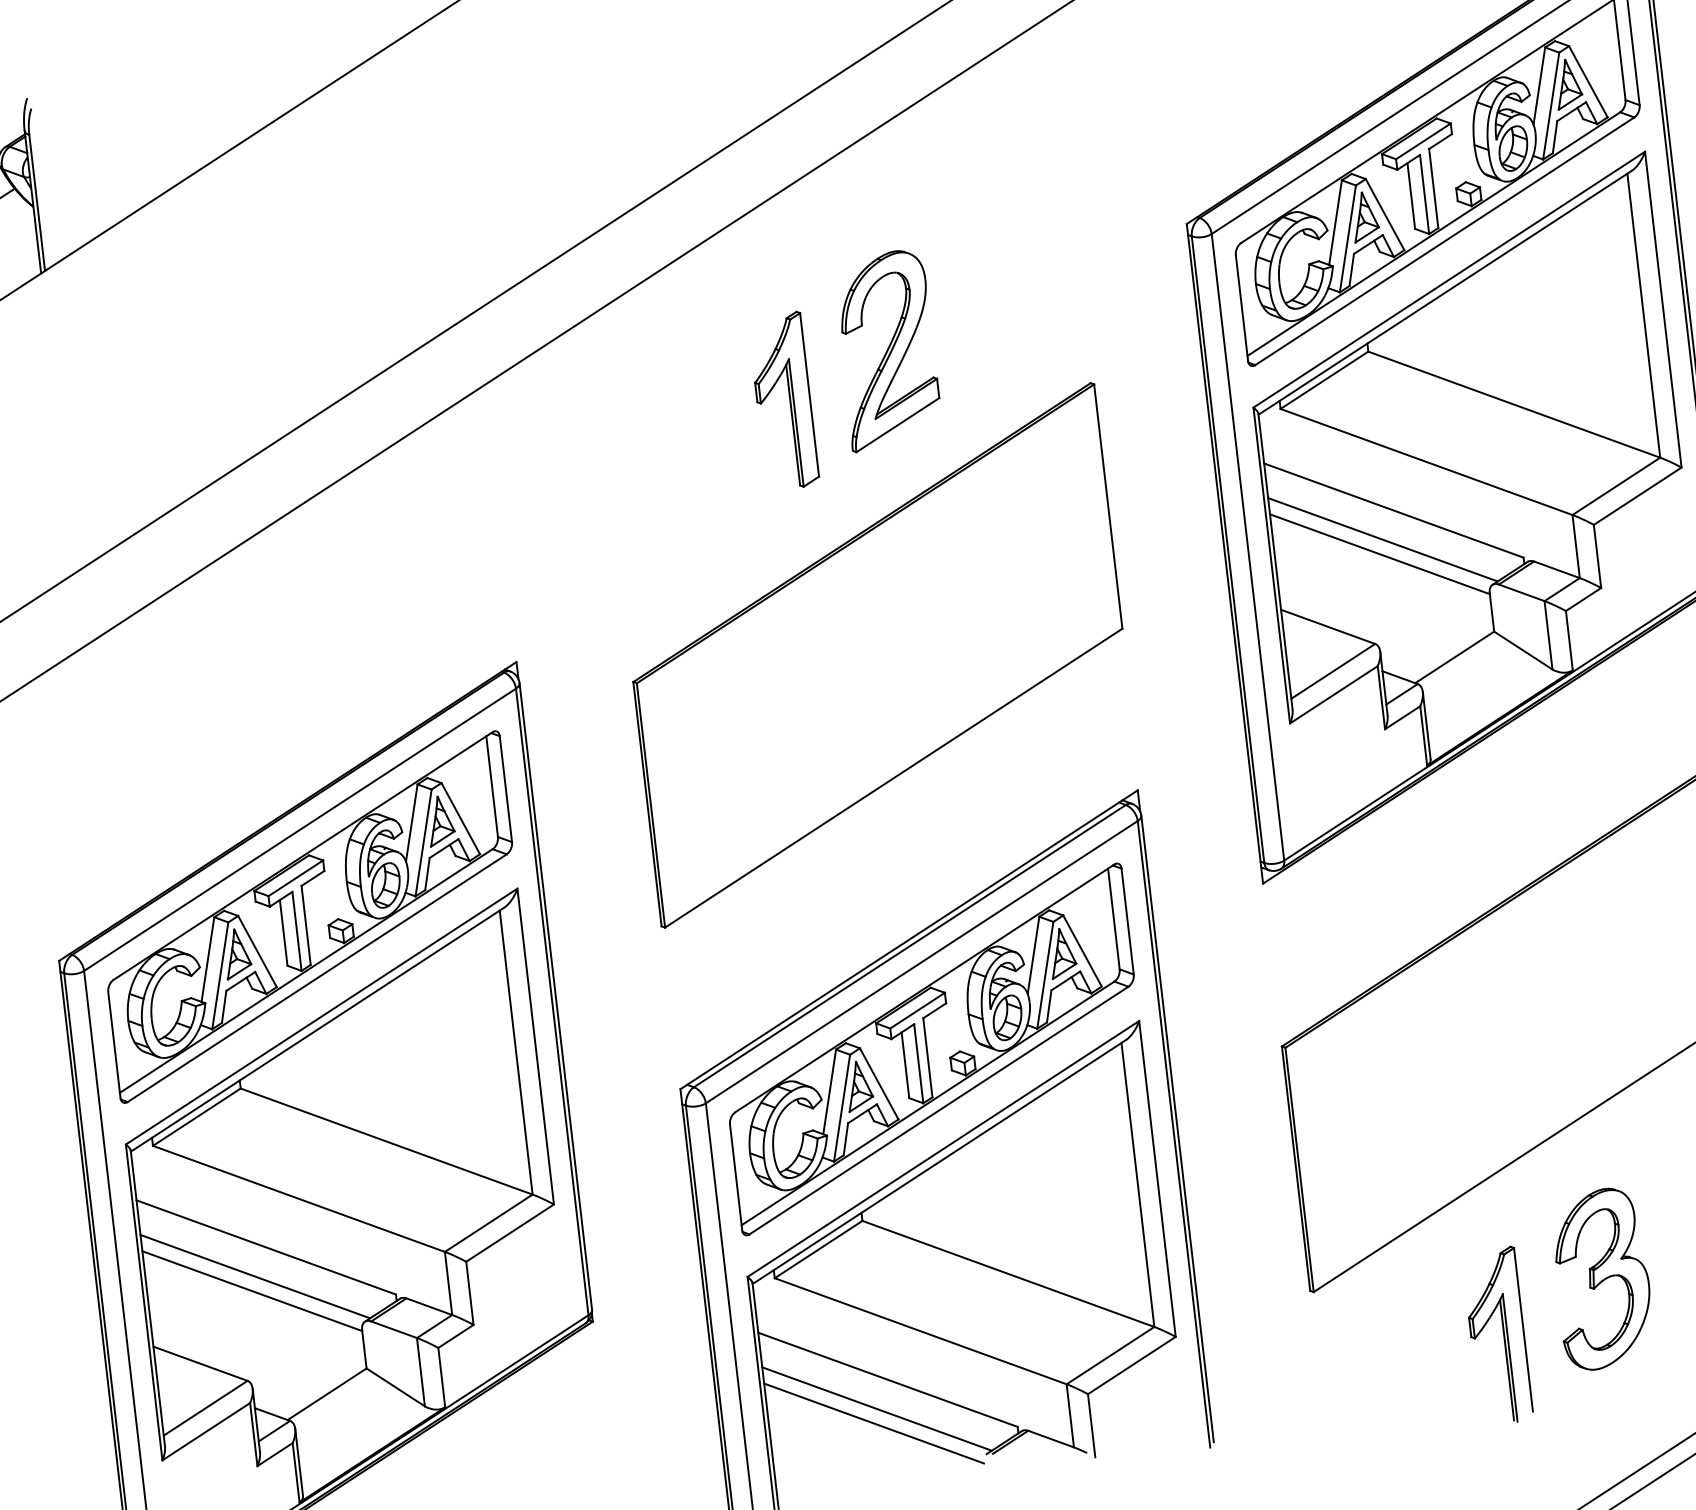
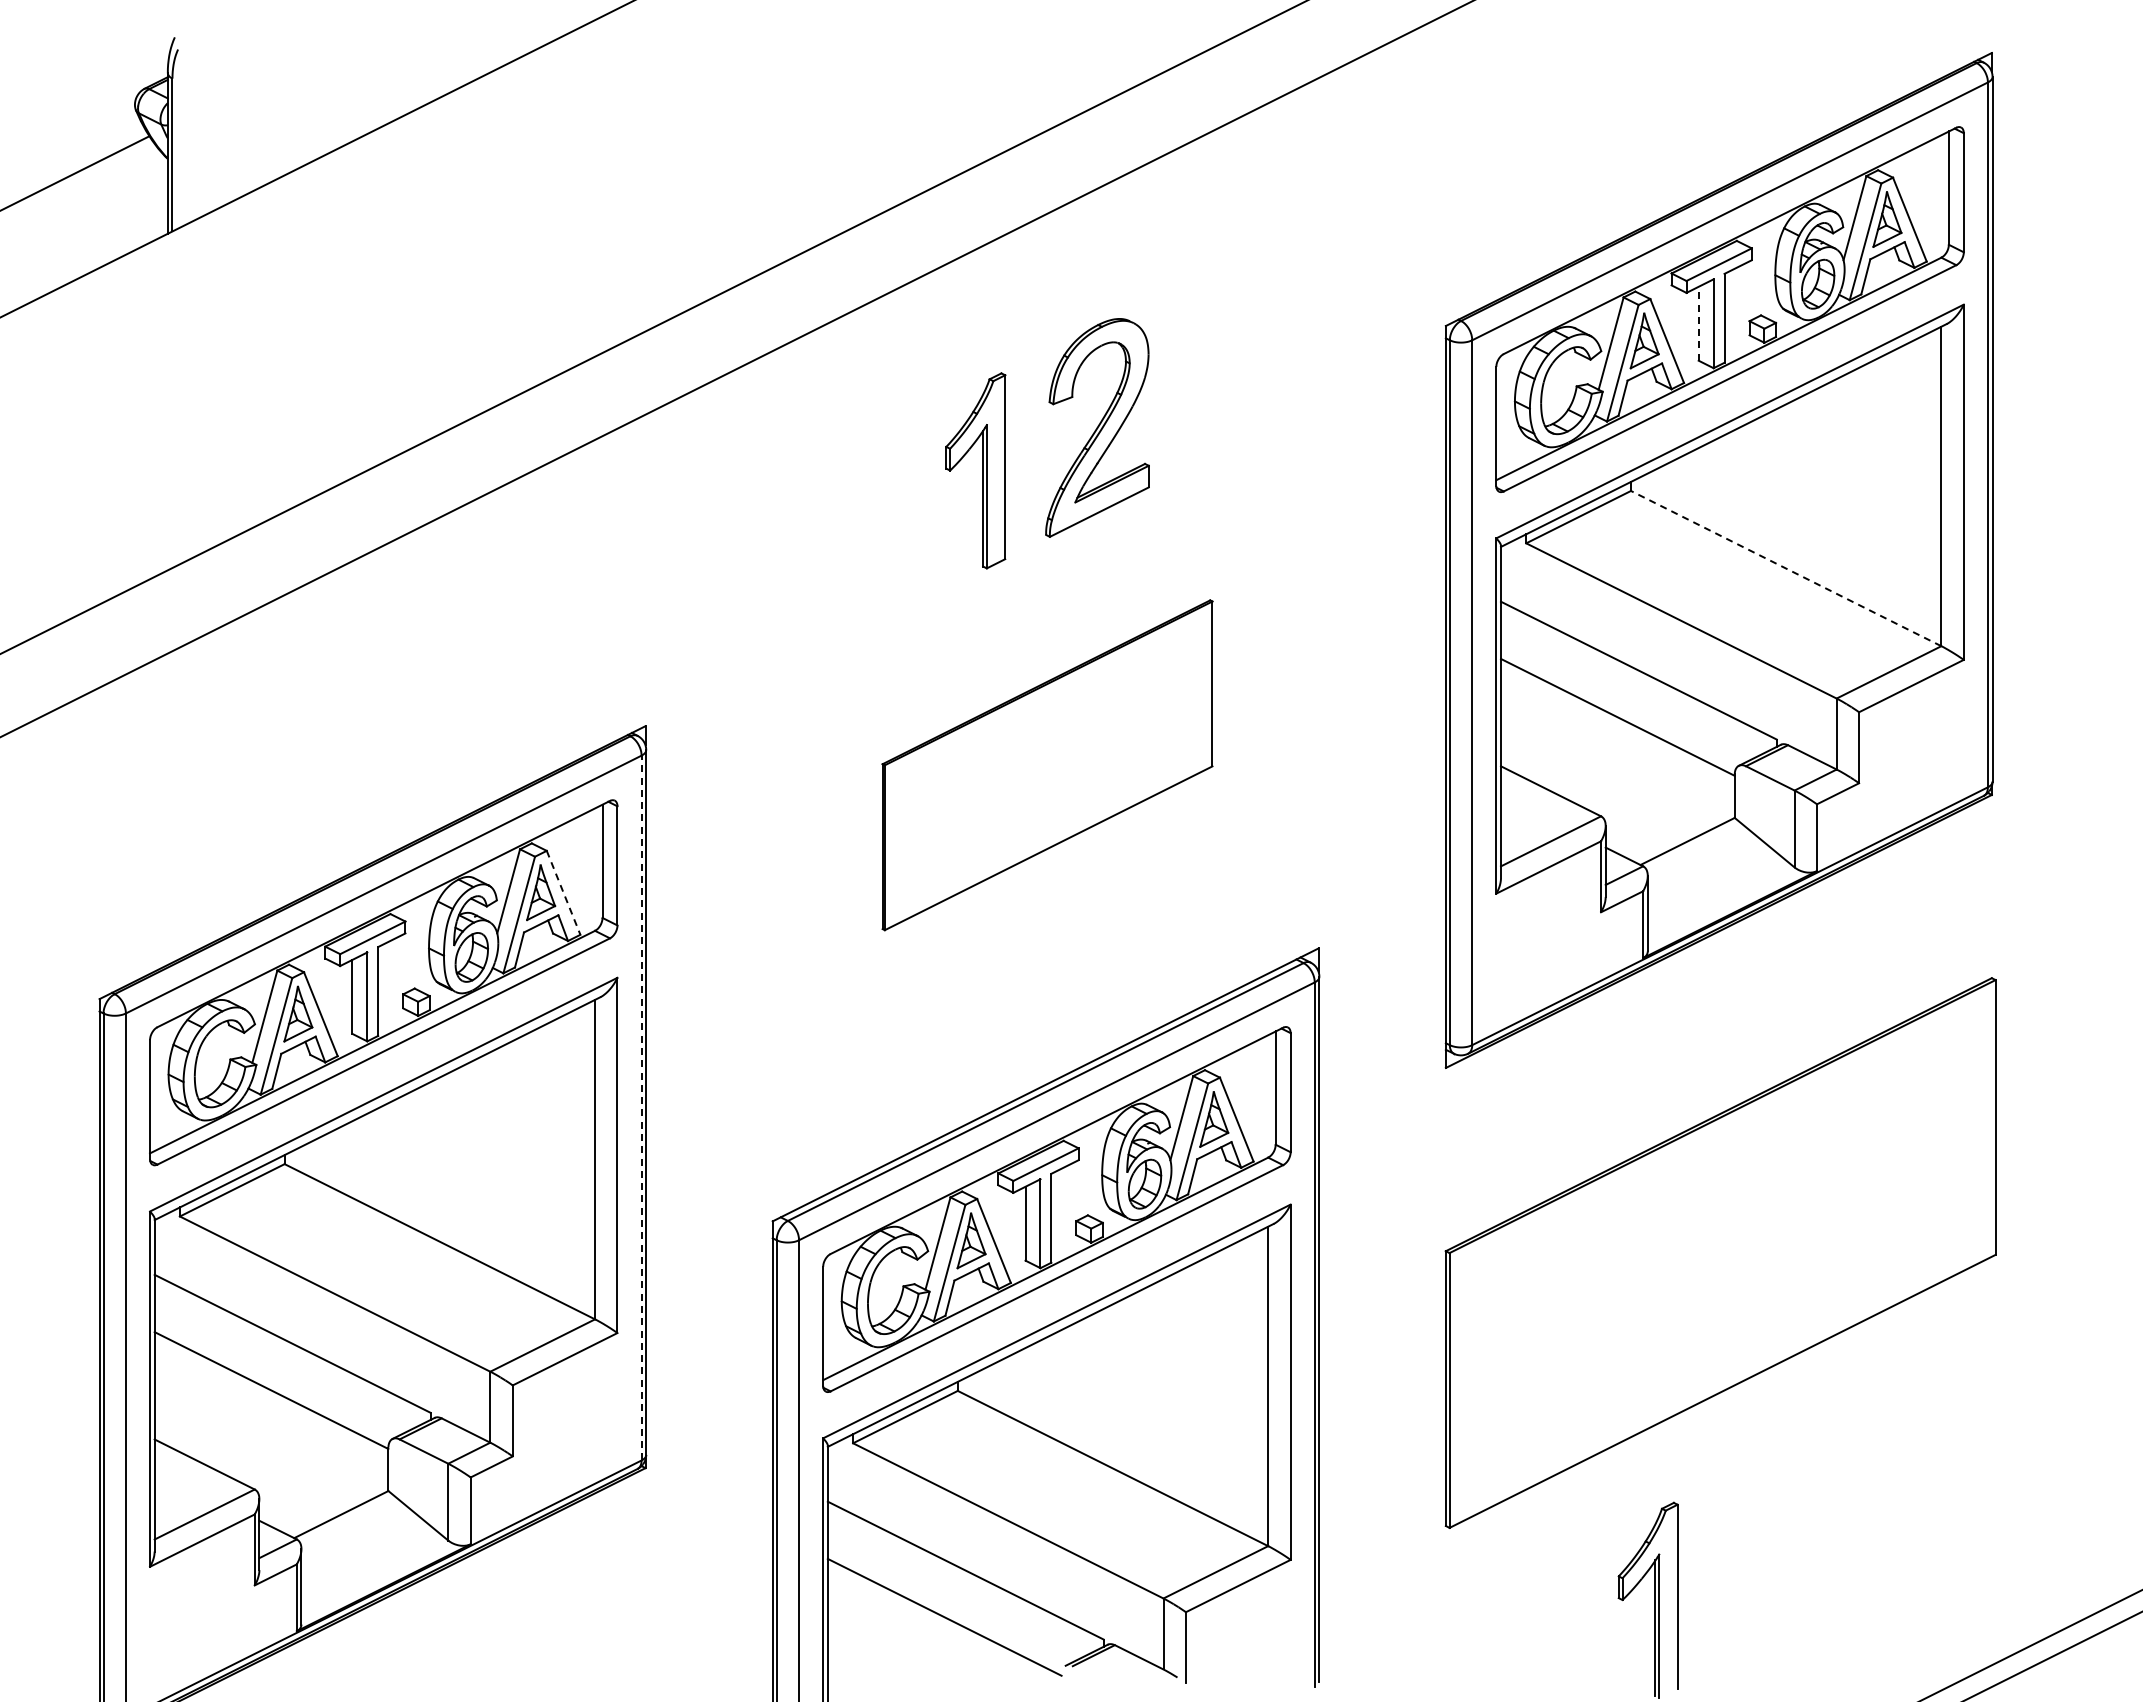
line: (1411, 195) -> (1698, 323), solid -> dashed
line: (1514, 404) -> (1786, 568), solid -> dashed
line: (1382, 539) -> (1622, 701), removed
part: (877, 655) -> (1047, 765), size x0.6
line: (460, 819) -> (563, 893), solid -> dashed
line: (552, 1001) -> (641, 1107), solid -> dashed
line: (255, 1276) -> (276, 1374), removed
part: (1602, 1279) -> (1771, 1550), removed
line: (876, 1408) -> (949, 1601), removed

